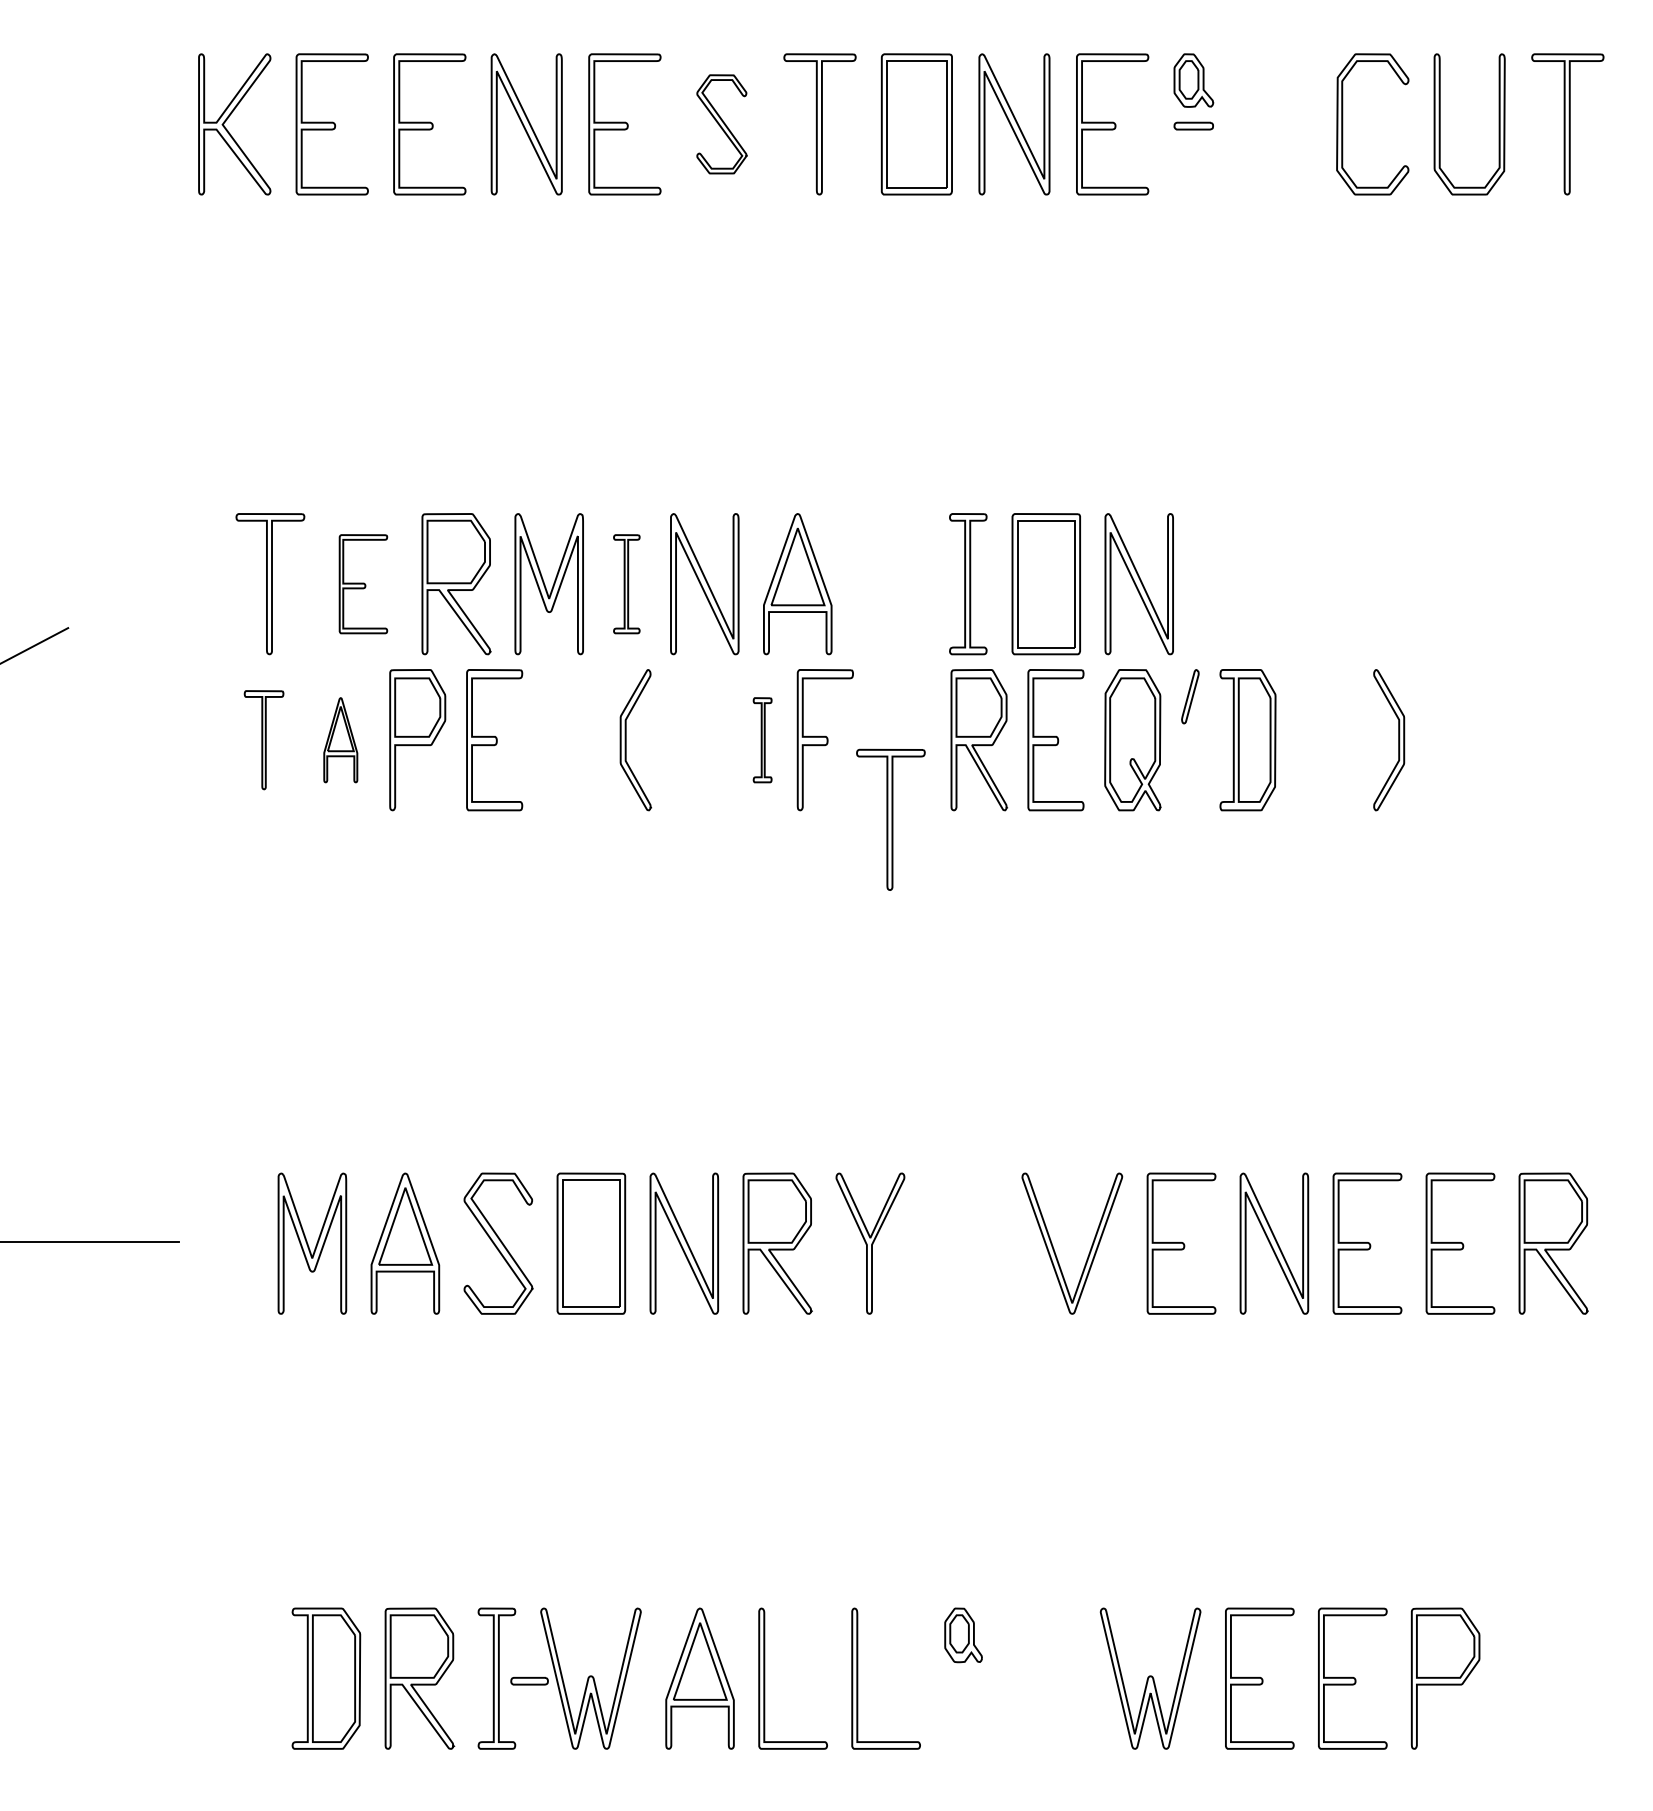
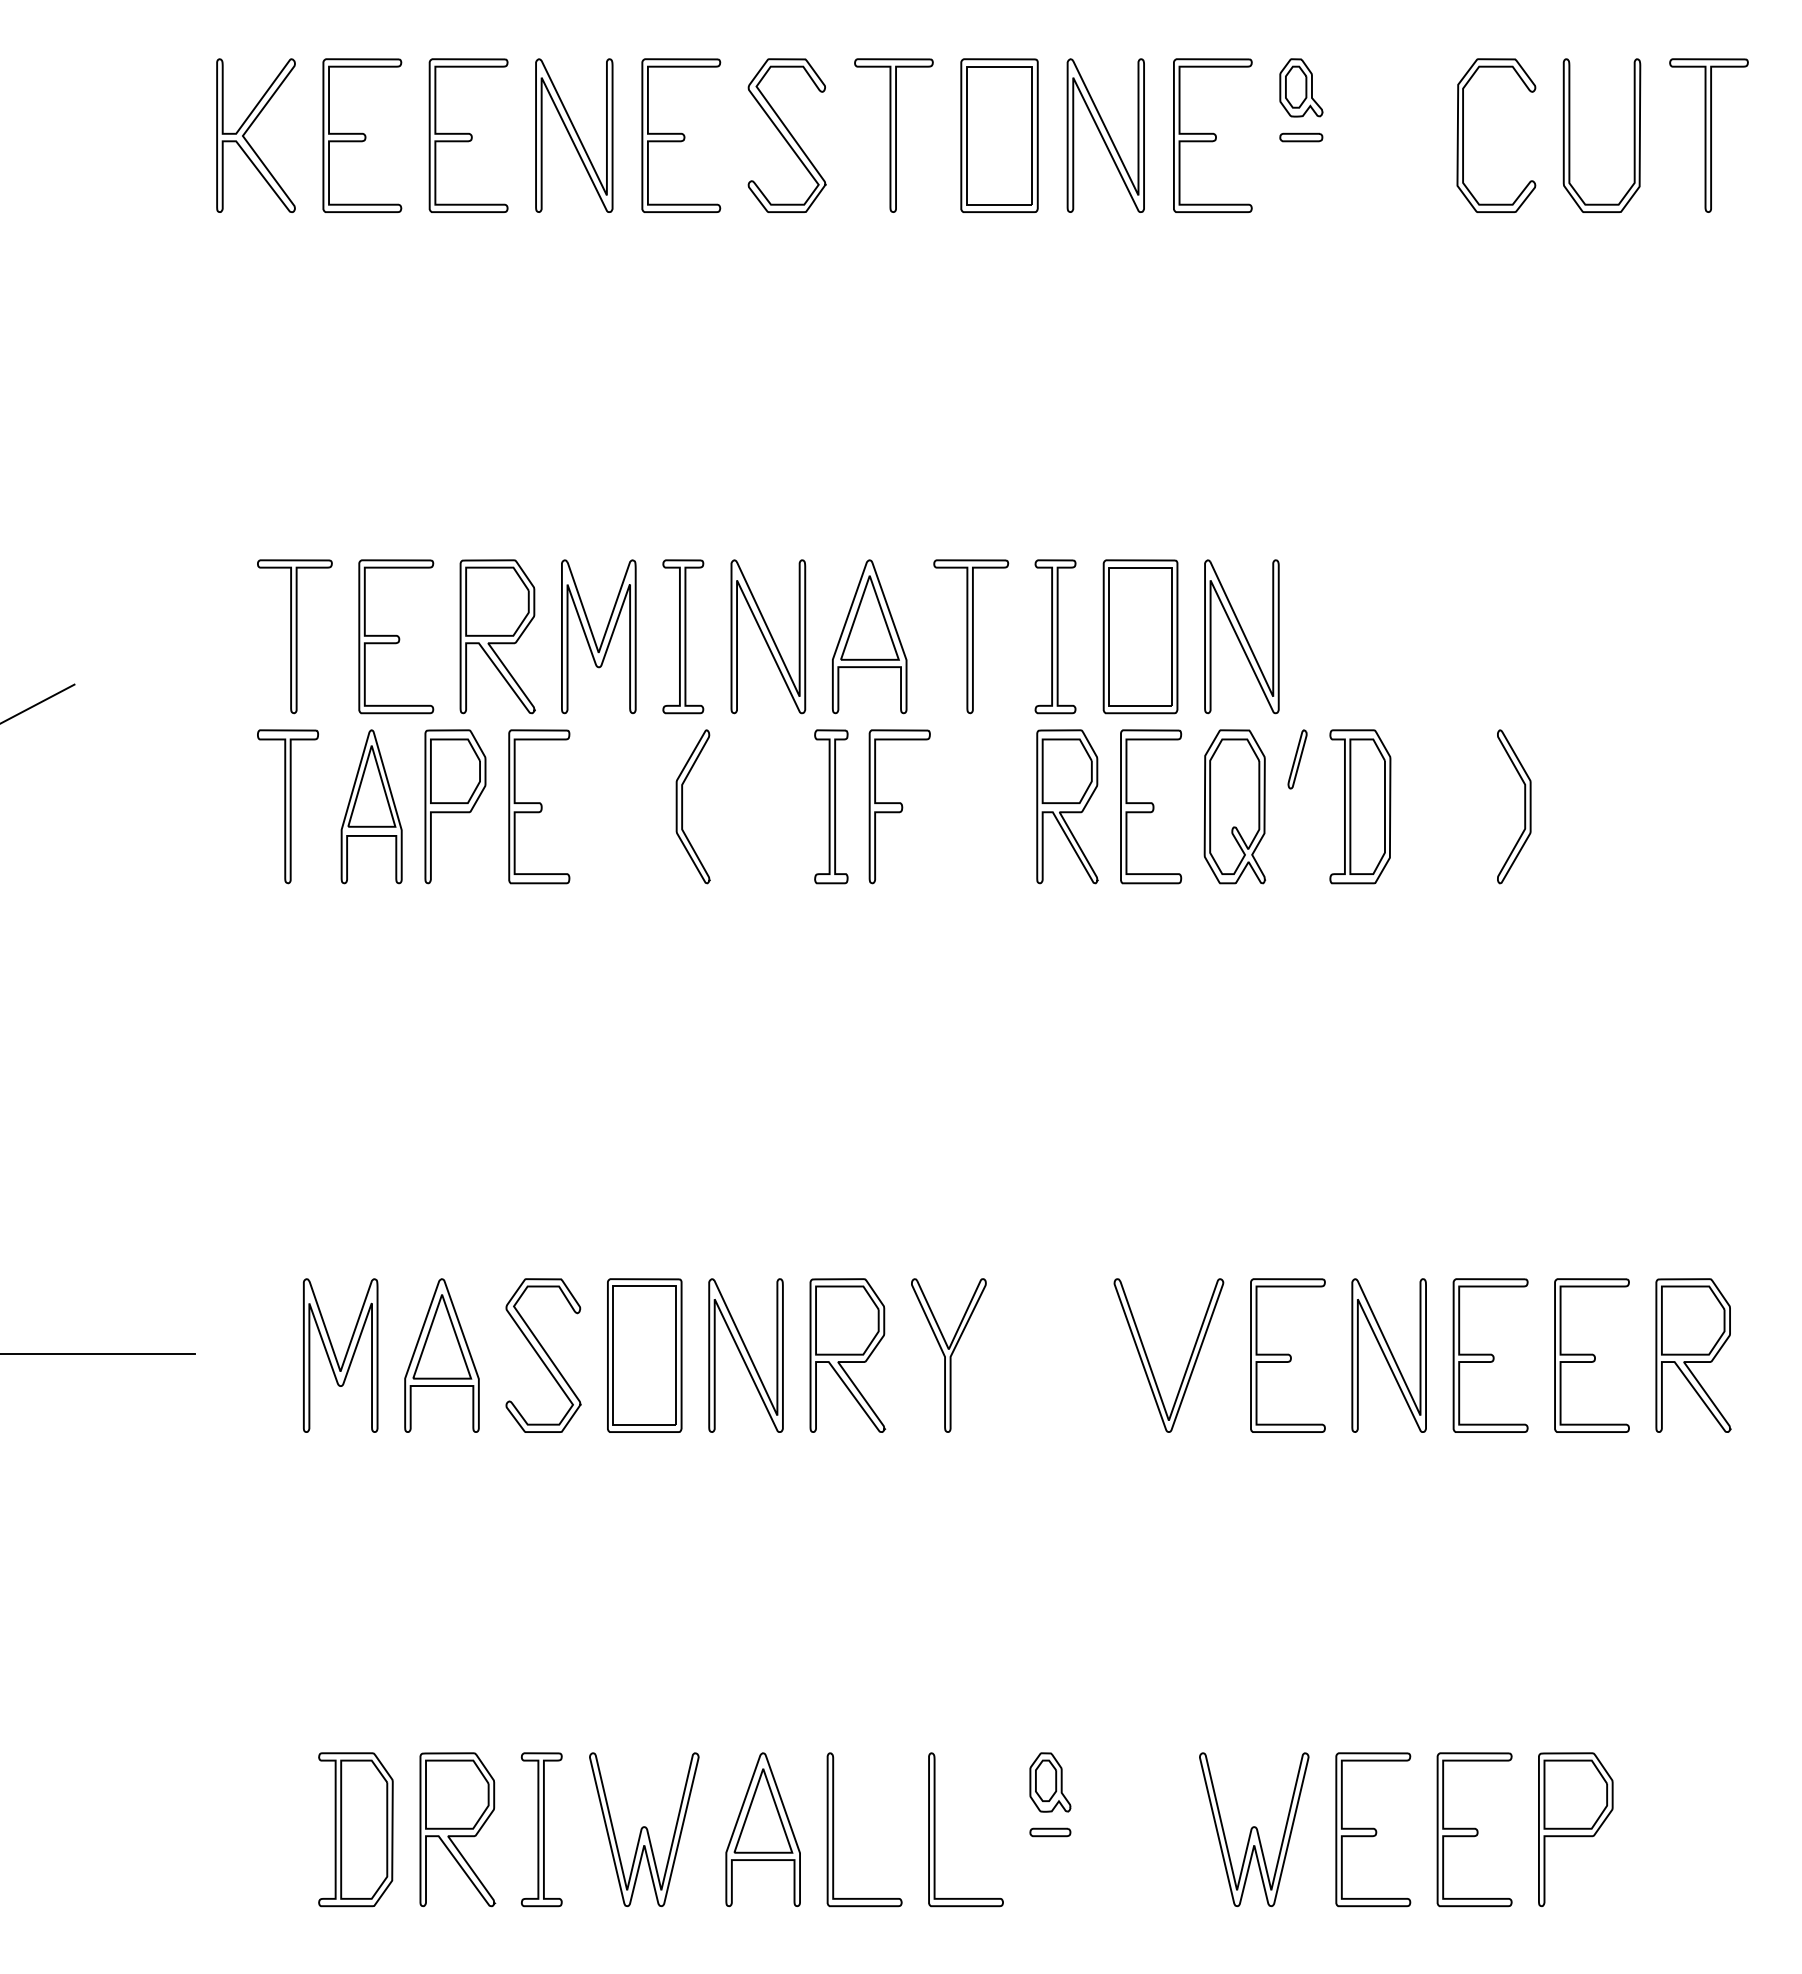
part: (721, 124) -> (786, 135), size x1.43
part: (363, 583) -> (396, 636), size x1.43
part: (626, 583) -> (683, 636), size x1.43
part: (263, 739) -> (287, 806), size x1.43
part: (340, 739) -> (371, 806), size x1.67
part: (762, 739) -> (831, 806), size x1.67
part: (891, 819) -> (971, 636), moved
part: (529, 1681) -> (1050, 1832), moved

